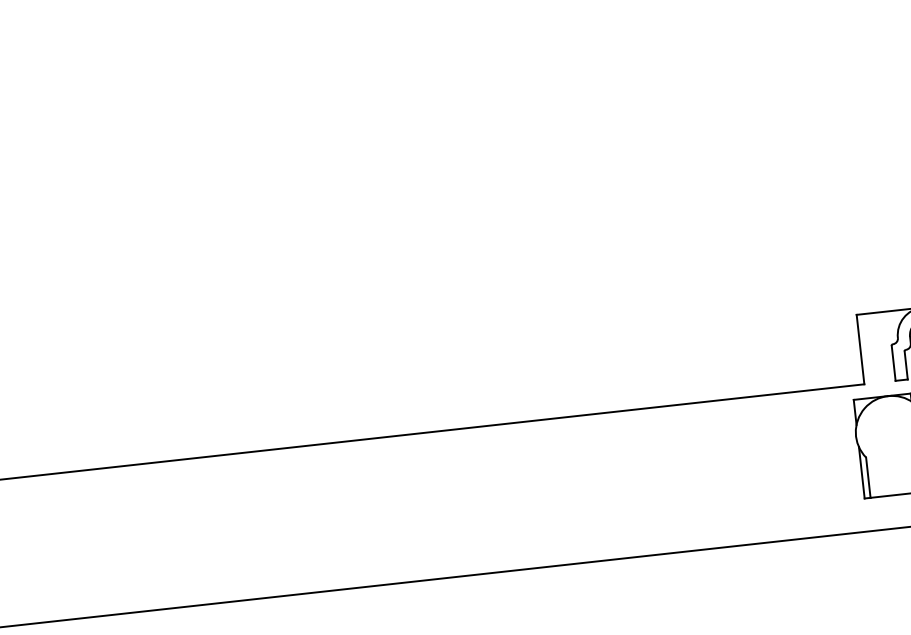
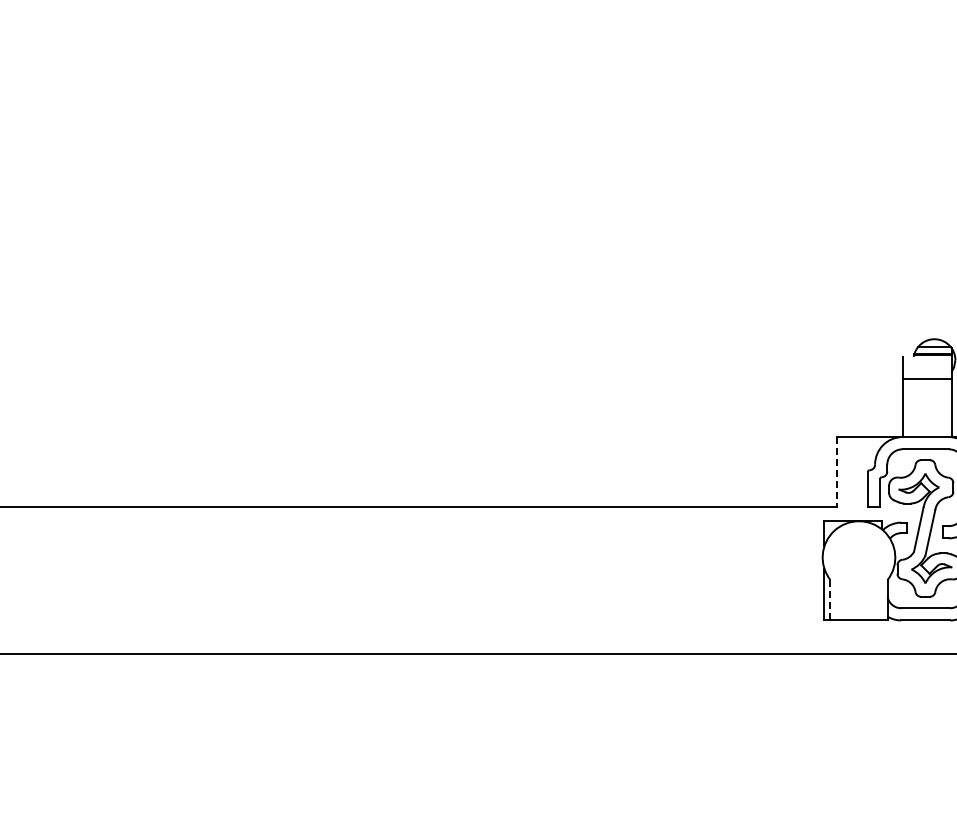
line: (860, 349) -> (836, 471), solid -> dashed
line: (868, 477) -> (830, 600), solid -> dashed

